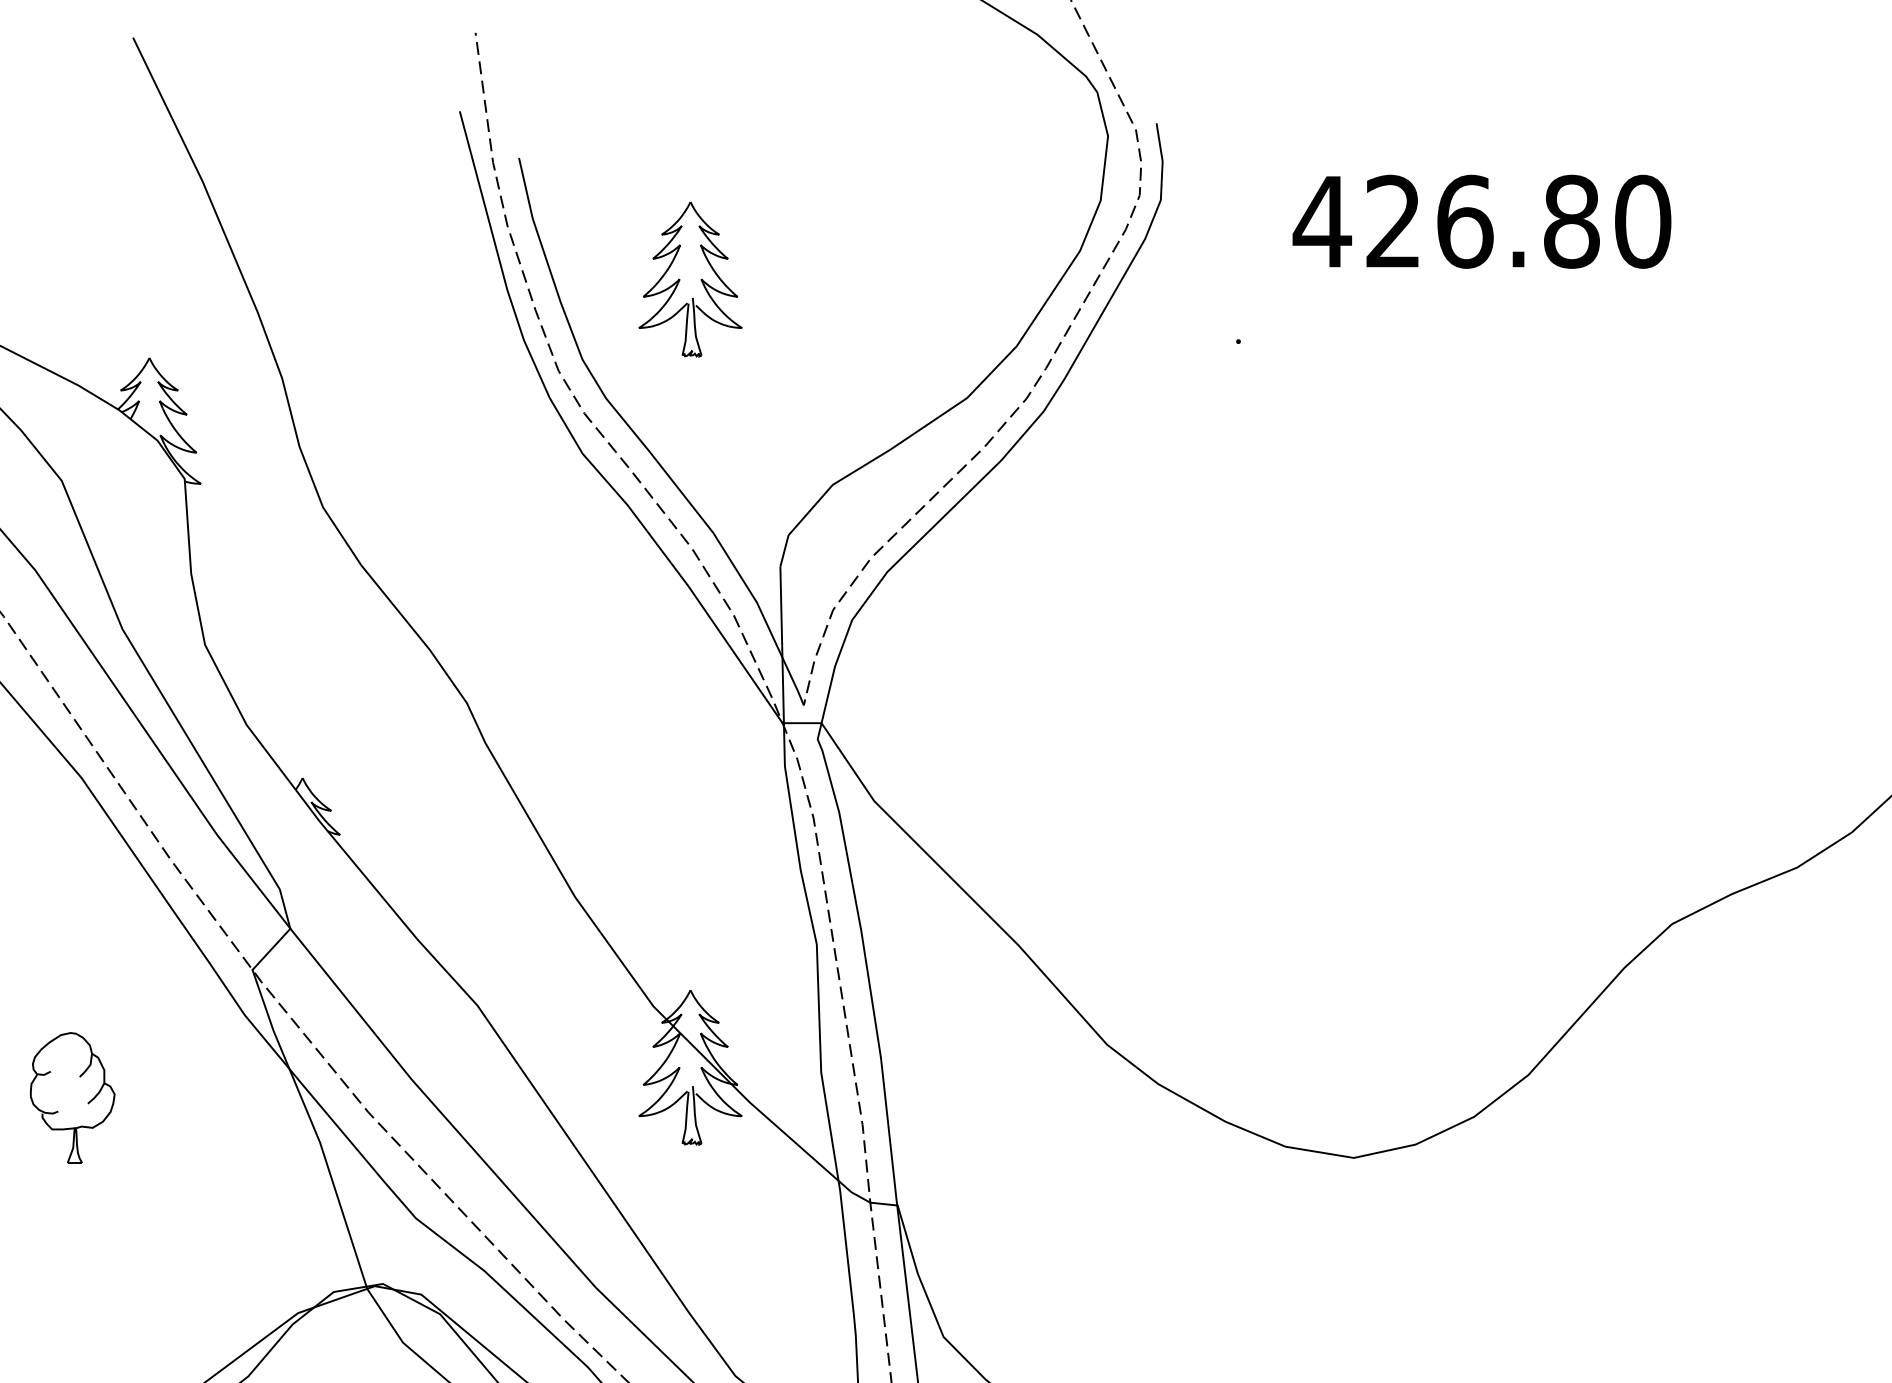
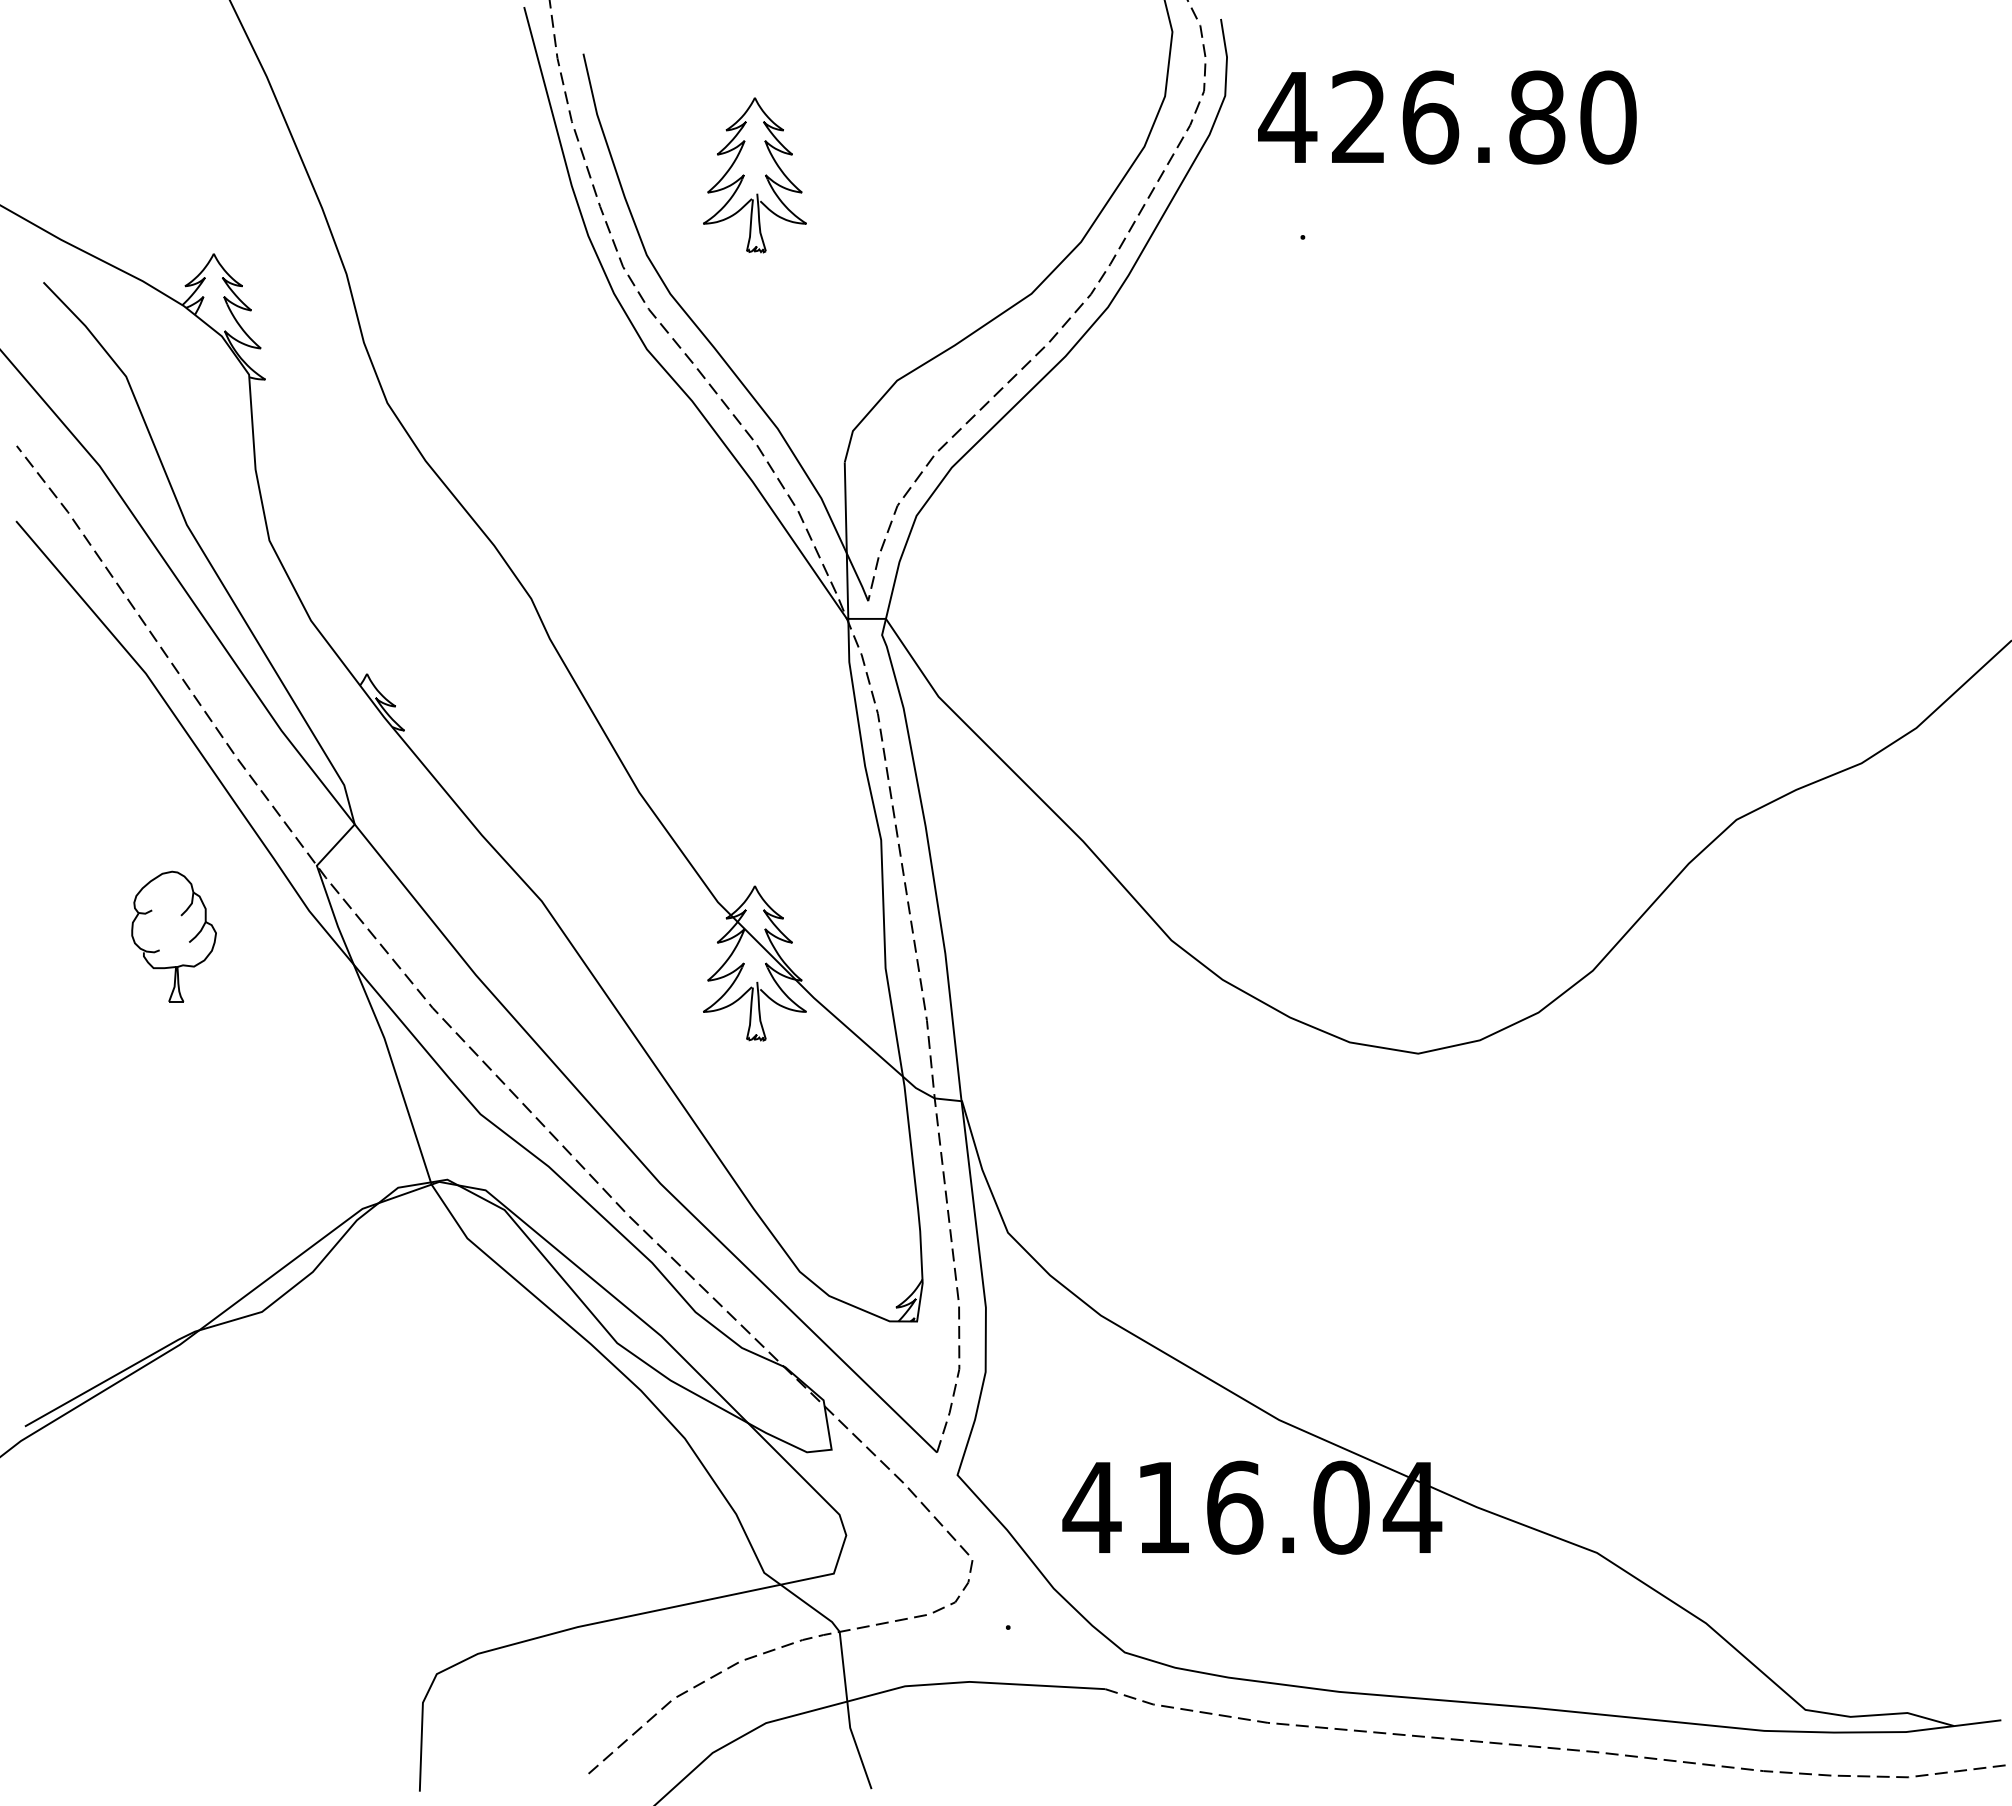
text: (1482, 221) -> (1447, 117), moved
part: (72, 1097) -> (173, 936), moved

